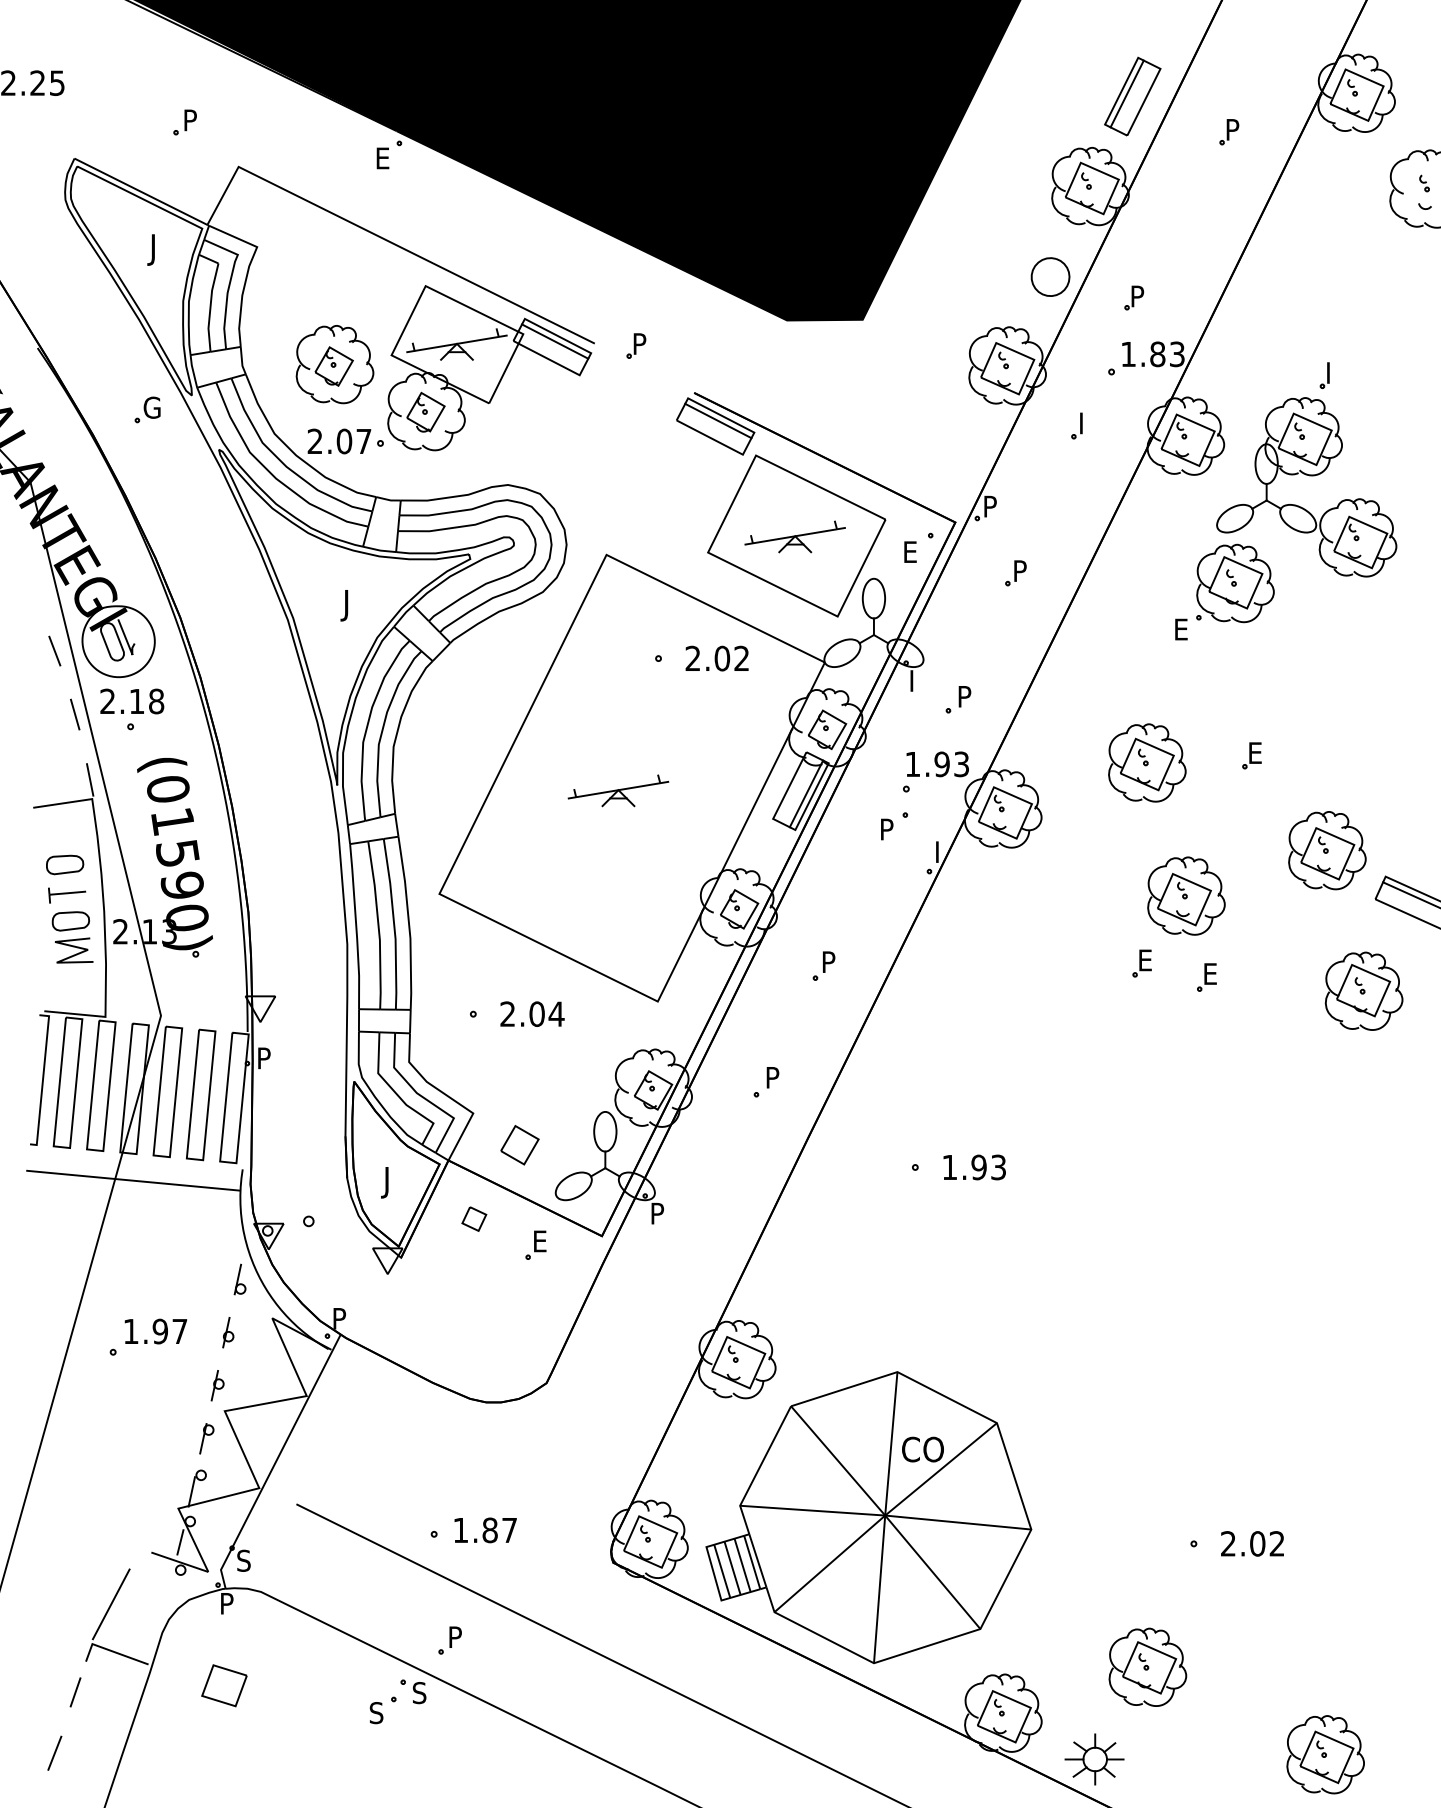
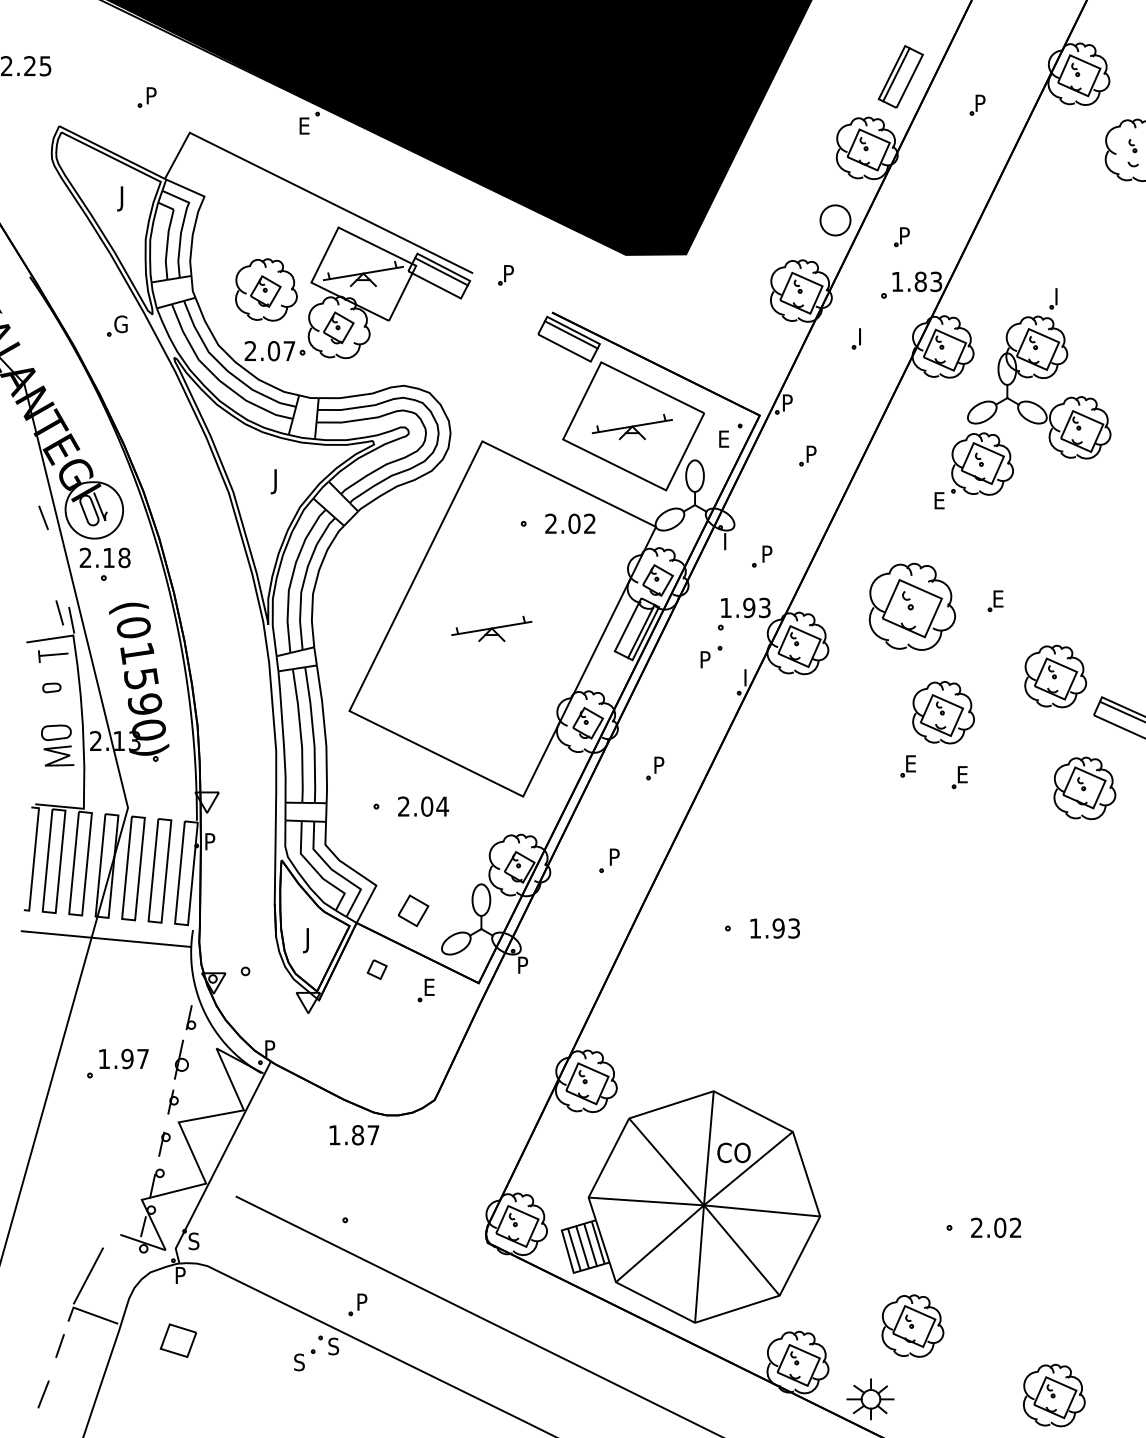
line: (75, 714) -> (60, 612), moved
part: (1147, 762) -> (912, 606), size x1.4
part: (65, 864) -> (52, 687), size x0.6
part: (67, 895) -> (53, 656), moved
part: (228, 1332) -> (181, 1059), size x1.6
text: (485, 1530) -> (354, 1135), moved

